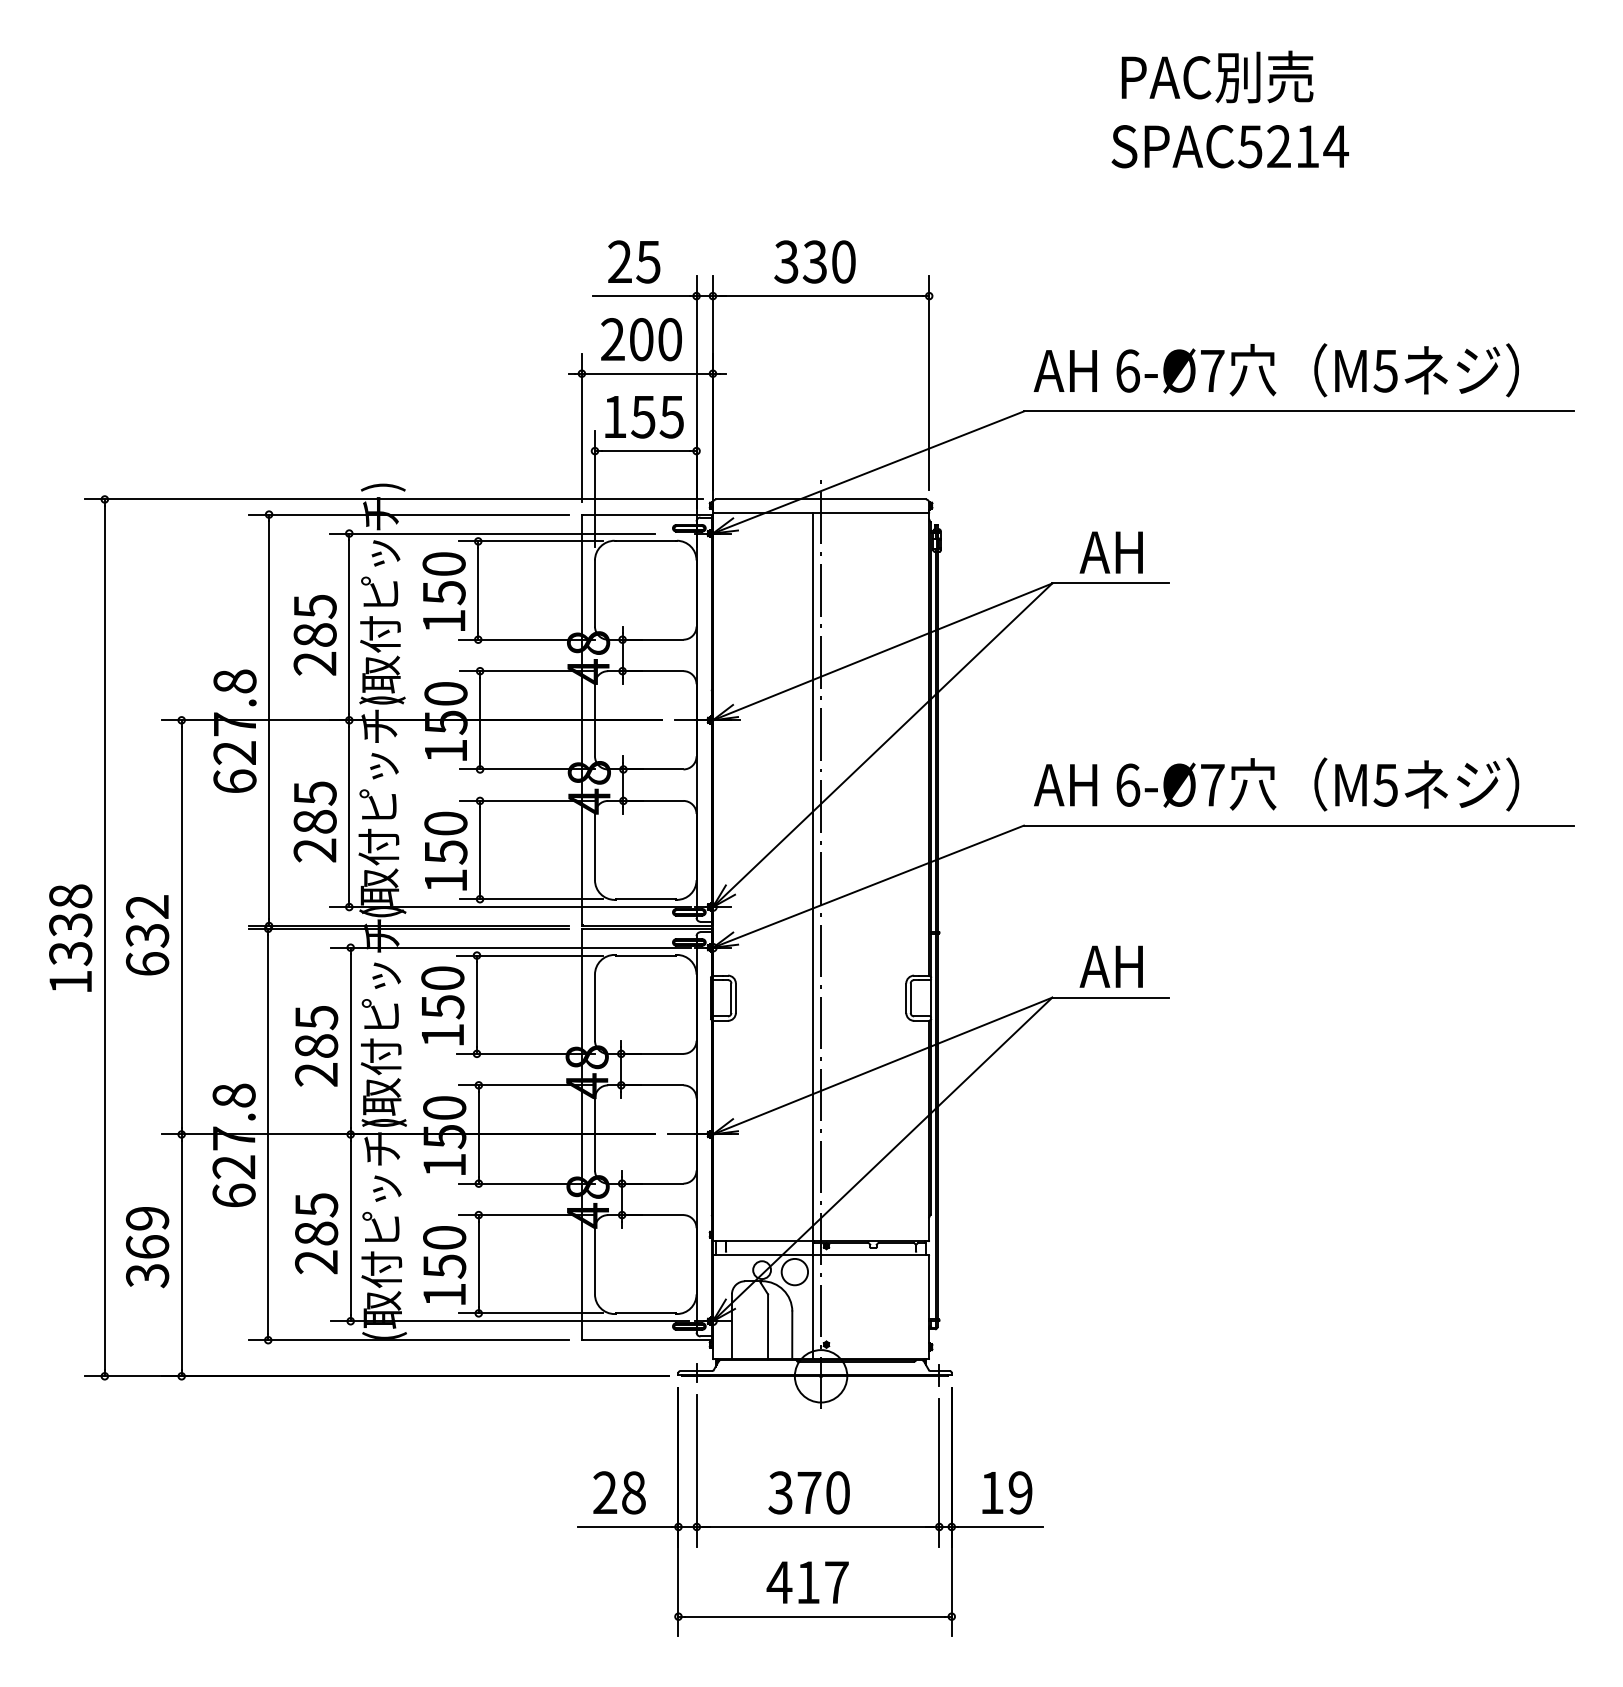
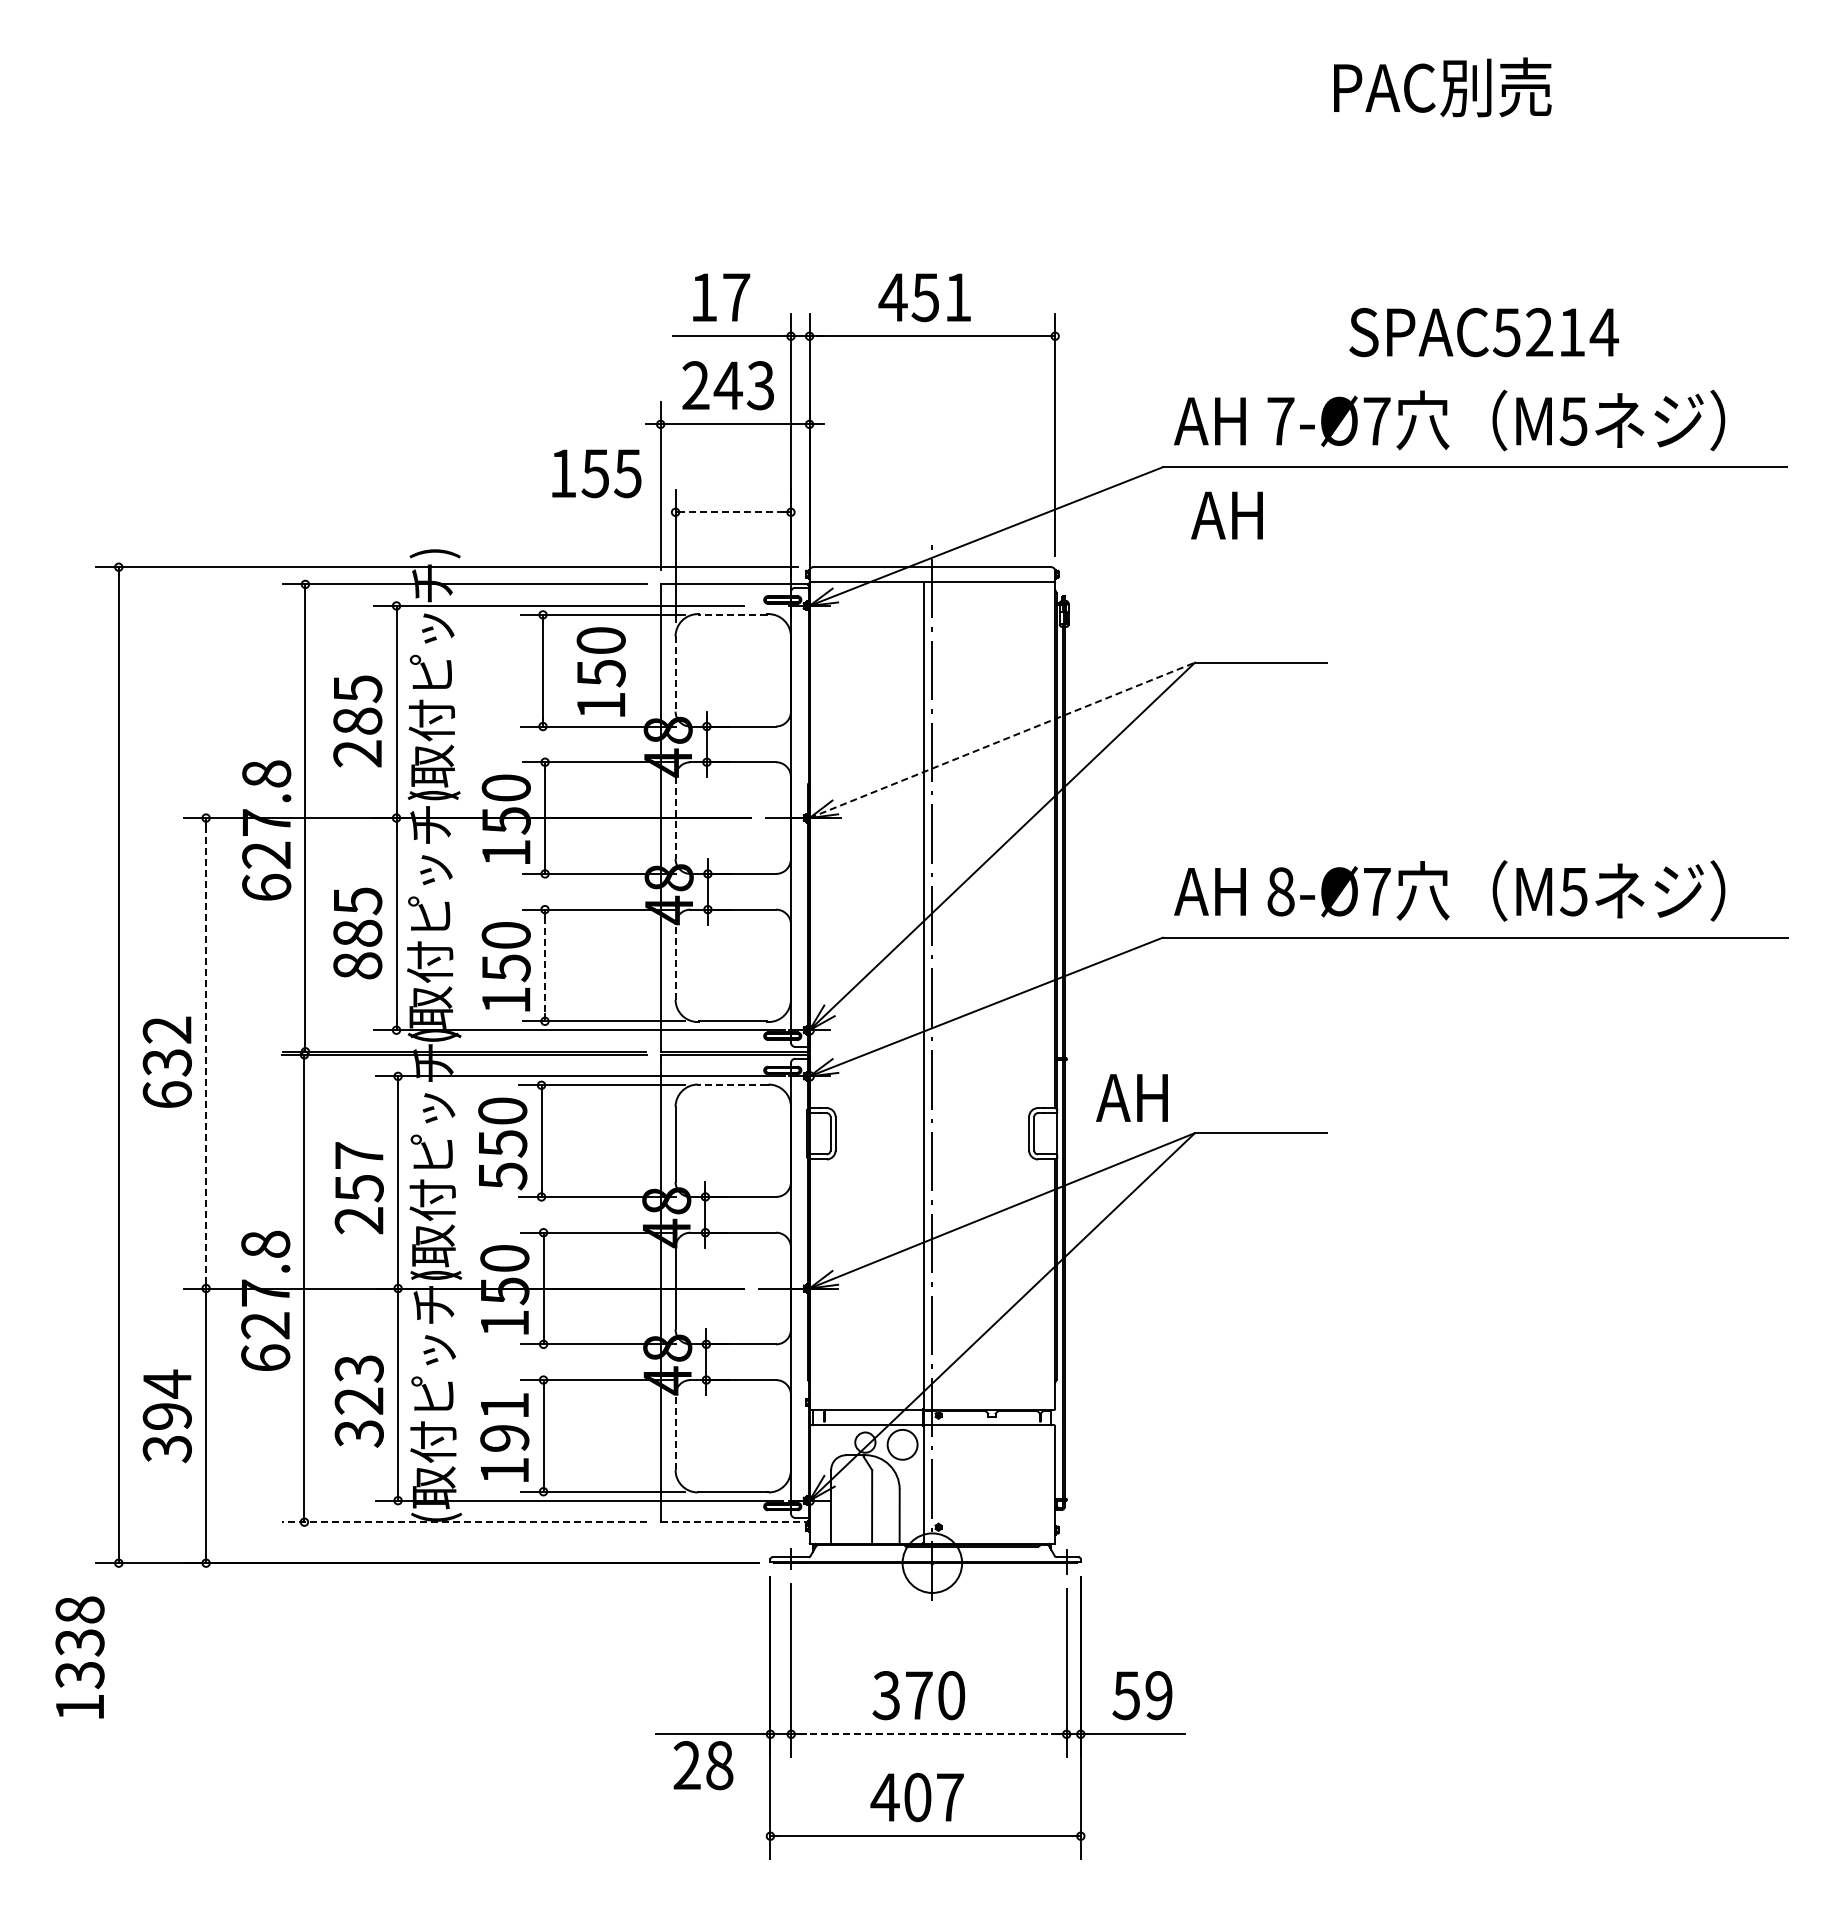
text: (1217, 77) -> (1442, 87), moved
text: (1230, 146) -> (1484, 332), moved
text: (634, 261) -> (720, 297), 25 -> 17
text: (814, 261) -> (924, 297), 330 -> 451
text: (654, 339) -> (743, 385), 200 -> 243
text: (1127, 370) -> (1280, 420), 6-Ø7 -> 7-Ø7
text: (644, 416) -> (596, 473), moved
line: (645, 451) -> (732, 512), solid -> dashed
line: (645, 541) -> (733, 614), solid -> dashed
text: (1110, 552) -> (1226, 515), moved
text: (443, 591) -> (600, 671), moved
line: (594, 593) -> (675, 674), solid -> dashed
line: (882, 652) -> (1002, 740), solid -> dashed
line: (594, 720) -> (675, 818), solid -> dashed
text: (1127, 784) -> (1280, 891), 6-Ø7 -> 8-Ø7
line: (594, 847) -> (675, 962), solid -> dashed
text: (314, 850) -> (357, 965), 285 -> 885
line: (480, 850) -> (545, 965), solid -> dashed
line: (182, 927) -> (206, 1053), solid -> dashed
text: (70, 938) -> (79, 1657), moved
line: (645, 955) -> (733, 1085), solid -> dashed
text: (1110, 966) -> (1131, 1097), moved
text: (315, 1032) -> (358, 1172), 285 -> 257
text: (443, 1035) -> (503, 1176), 150 -> 550
text: (146, 1232) -> (166, 1399), 369 -> 394
text: (315, 1233) -> (358, 1401), 285 -> 323
text: (444, 1252) -> (504, 1422), 150 -> 191
line: (594, 1261) -> (675, 1432), solid -> dashed
line: (408, 1340) -> (463, 1522), solid -> dashed
line: (647, 1340) -> (735, 1522), solid -> dashed
text: (619, 1492) -> (703, 1765), moved
text: (991, 1492) -> (1125, 1695), 19 -> 59
line: (817, 1527) -> (928, 1734), solid -> dashed
text: (807, 1582) -> (917, 1797), 417 -> 407

